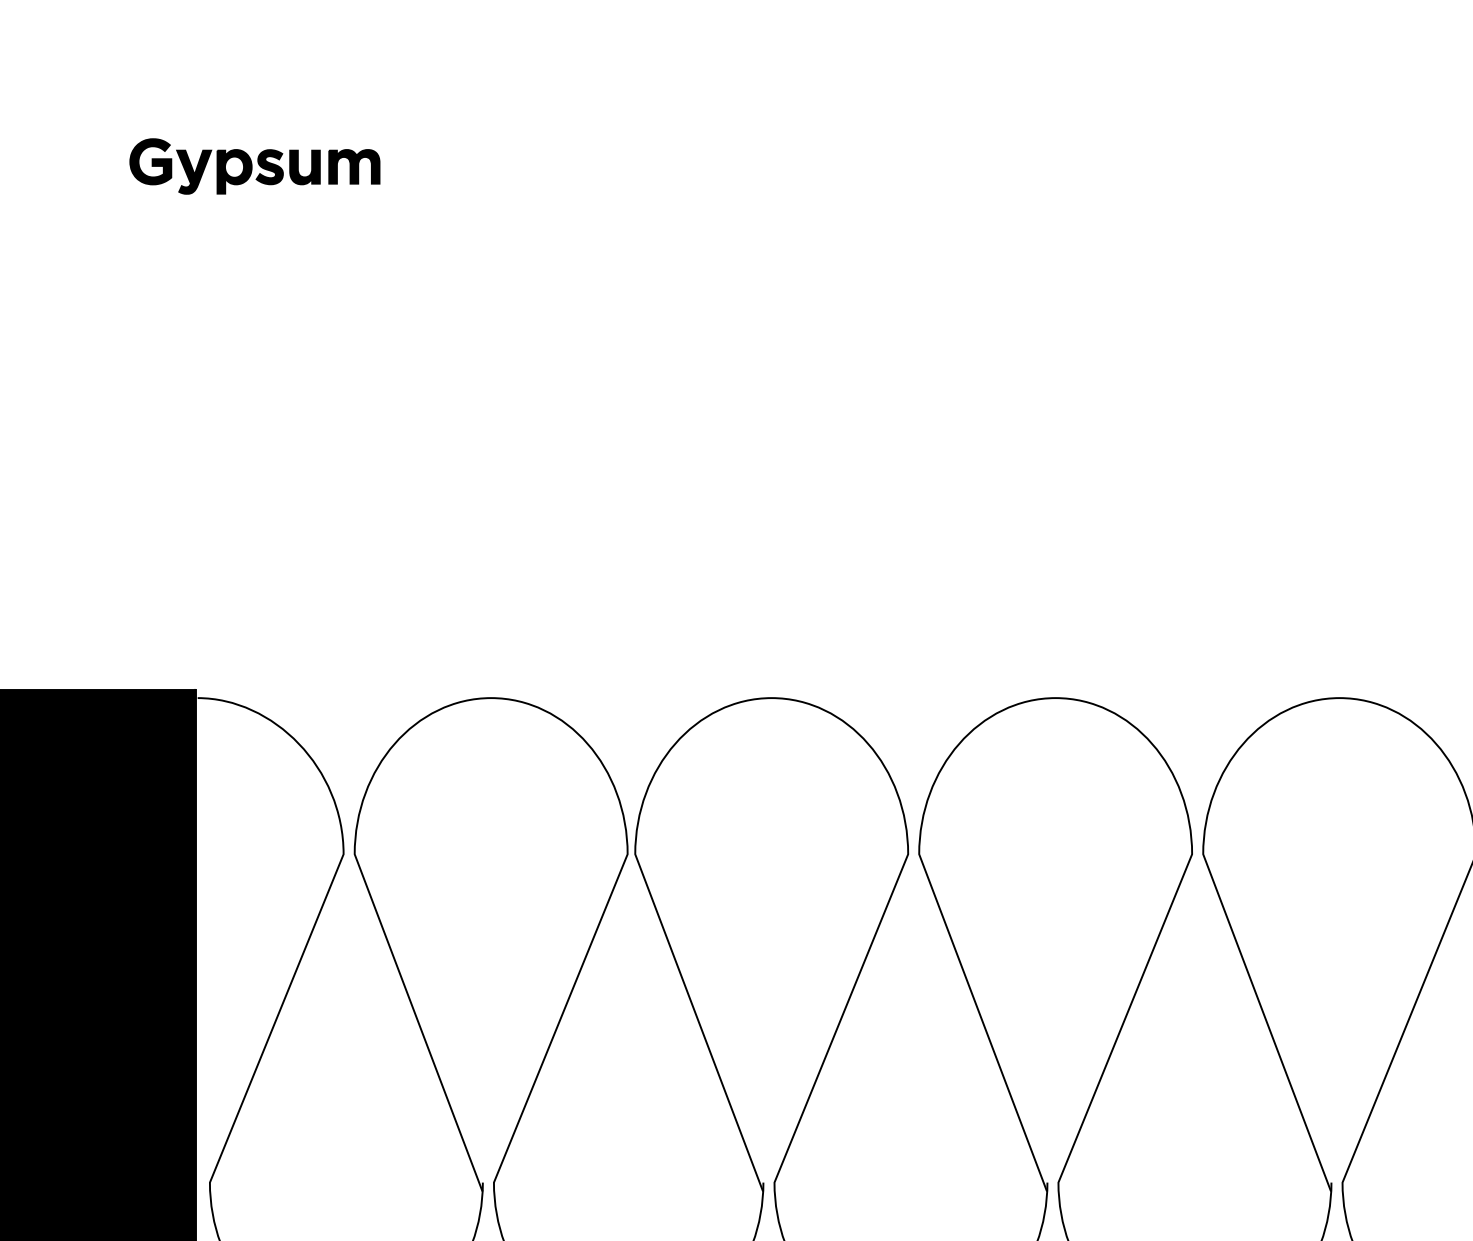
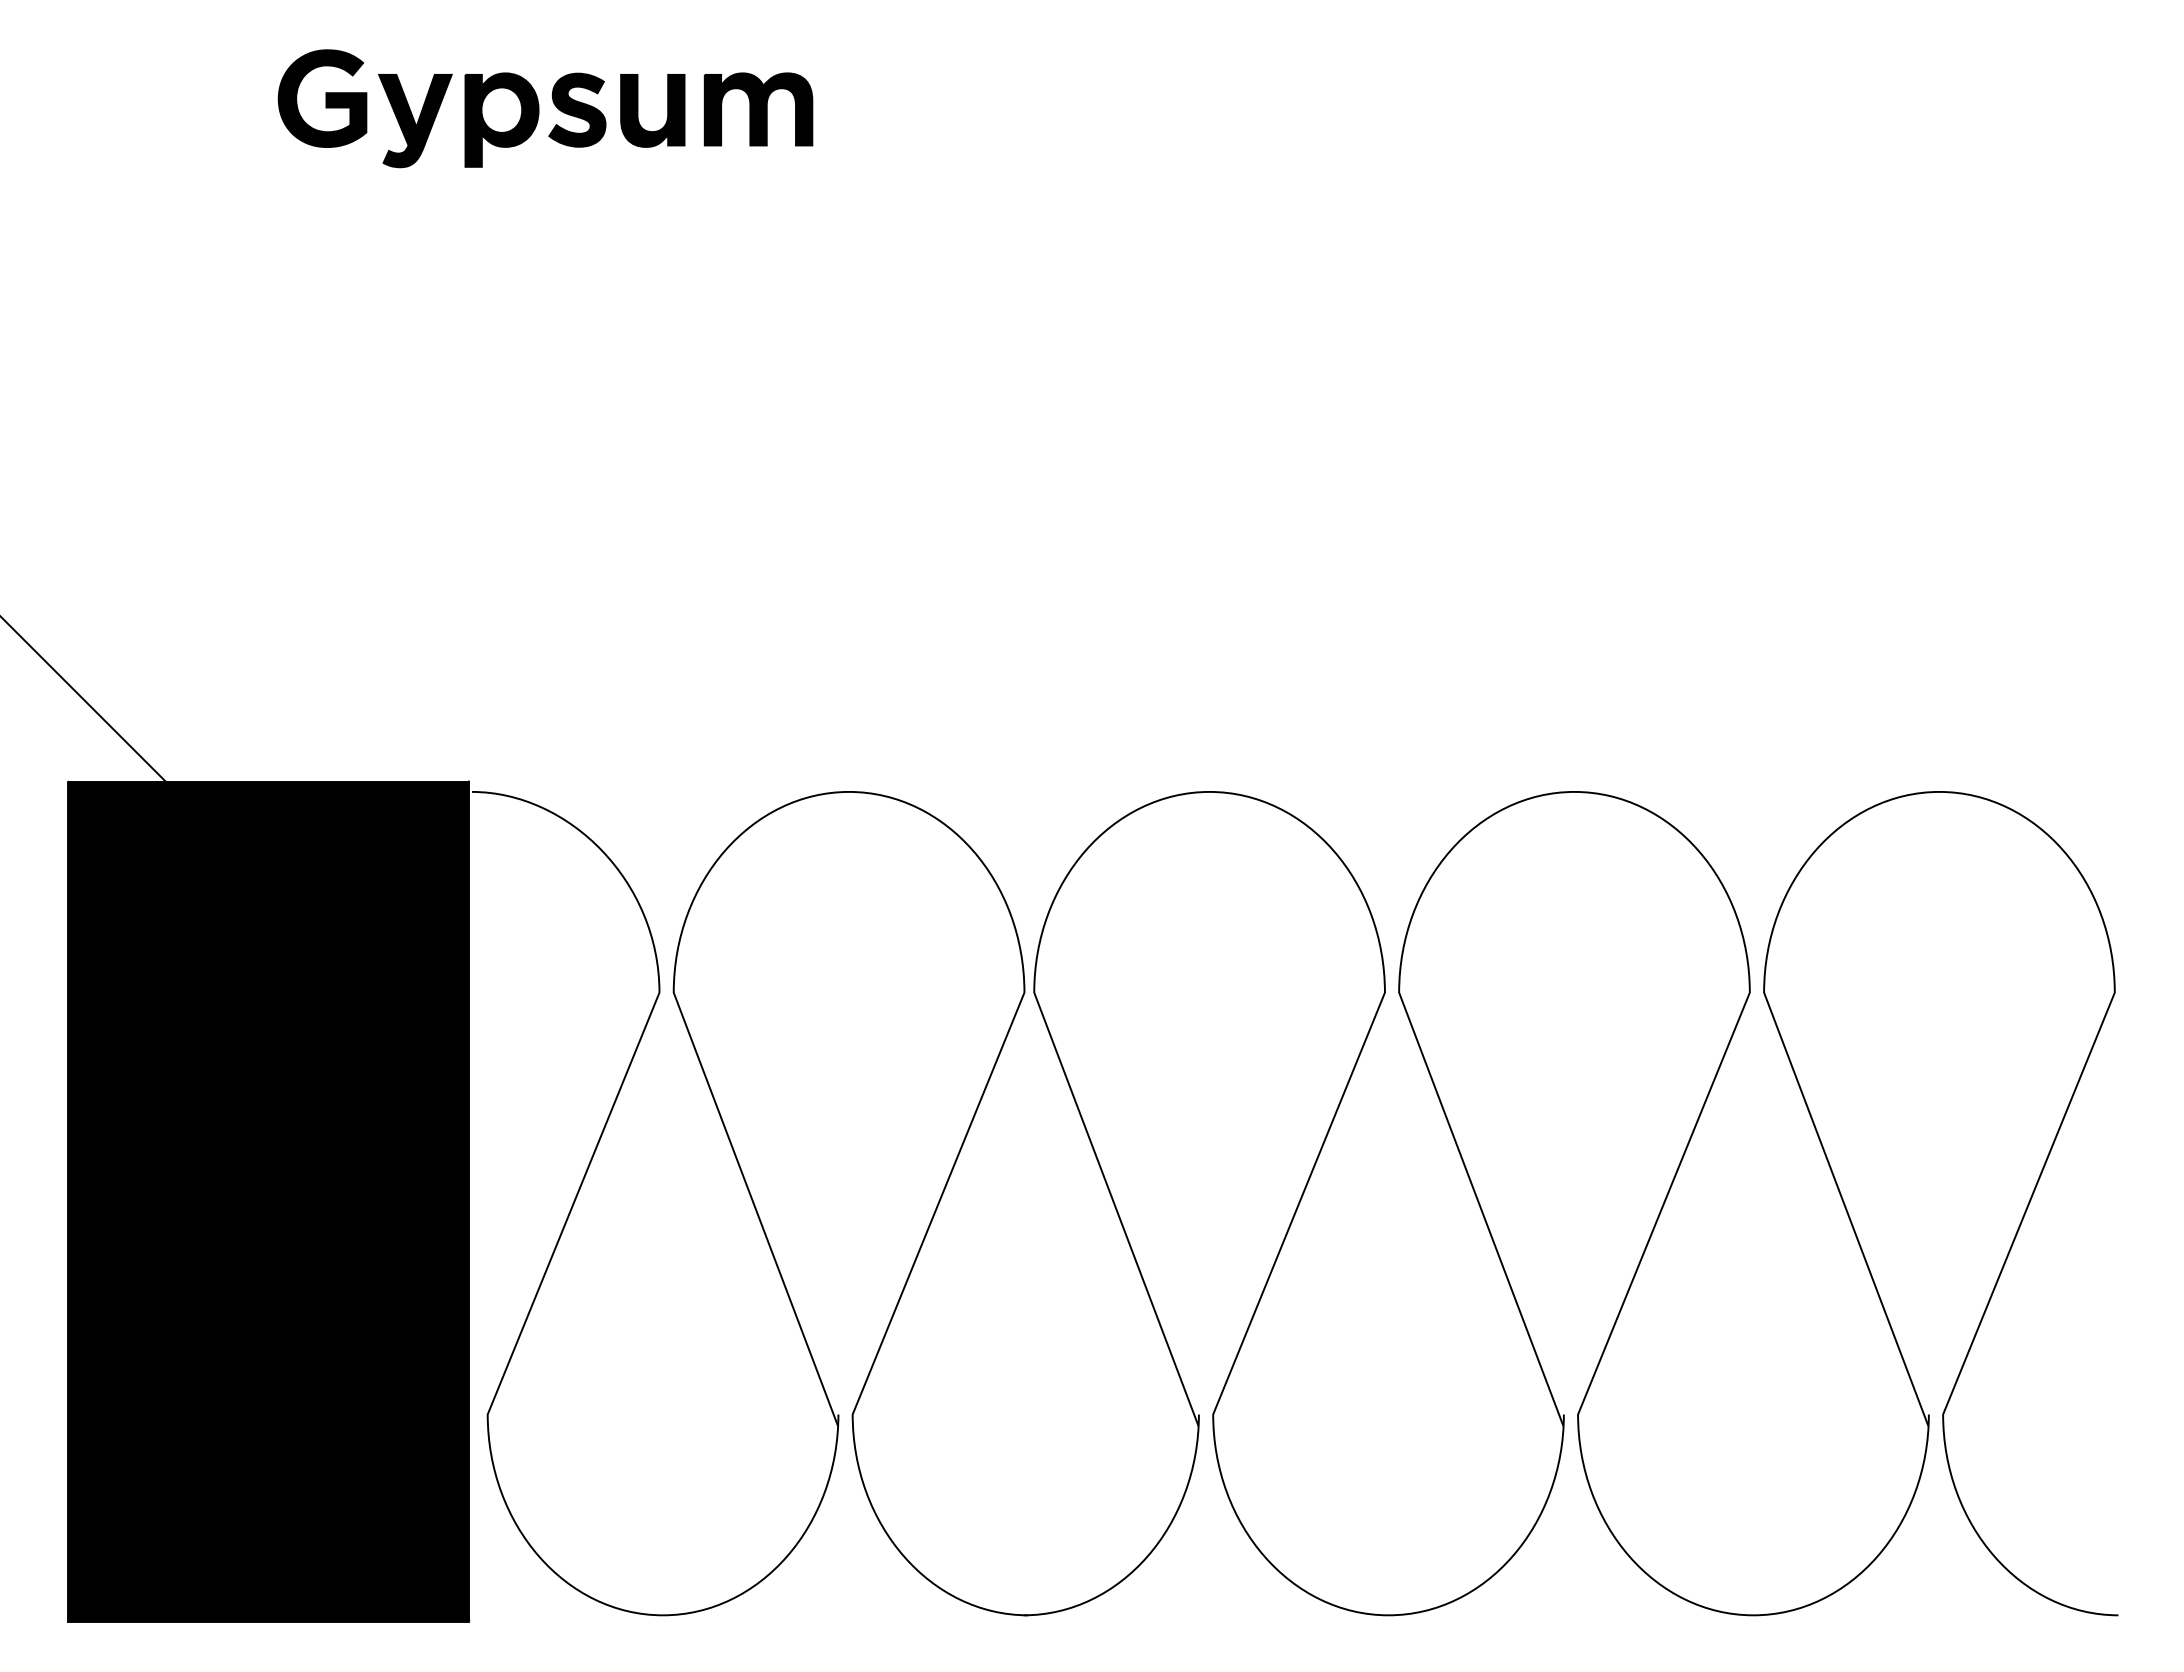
part: (254, 166) -> (545, 108), size x1.67

